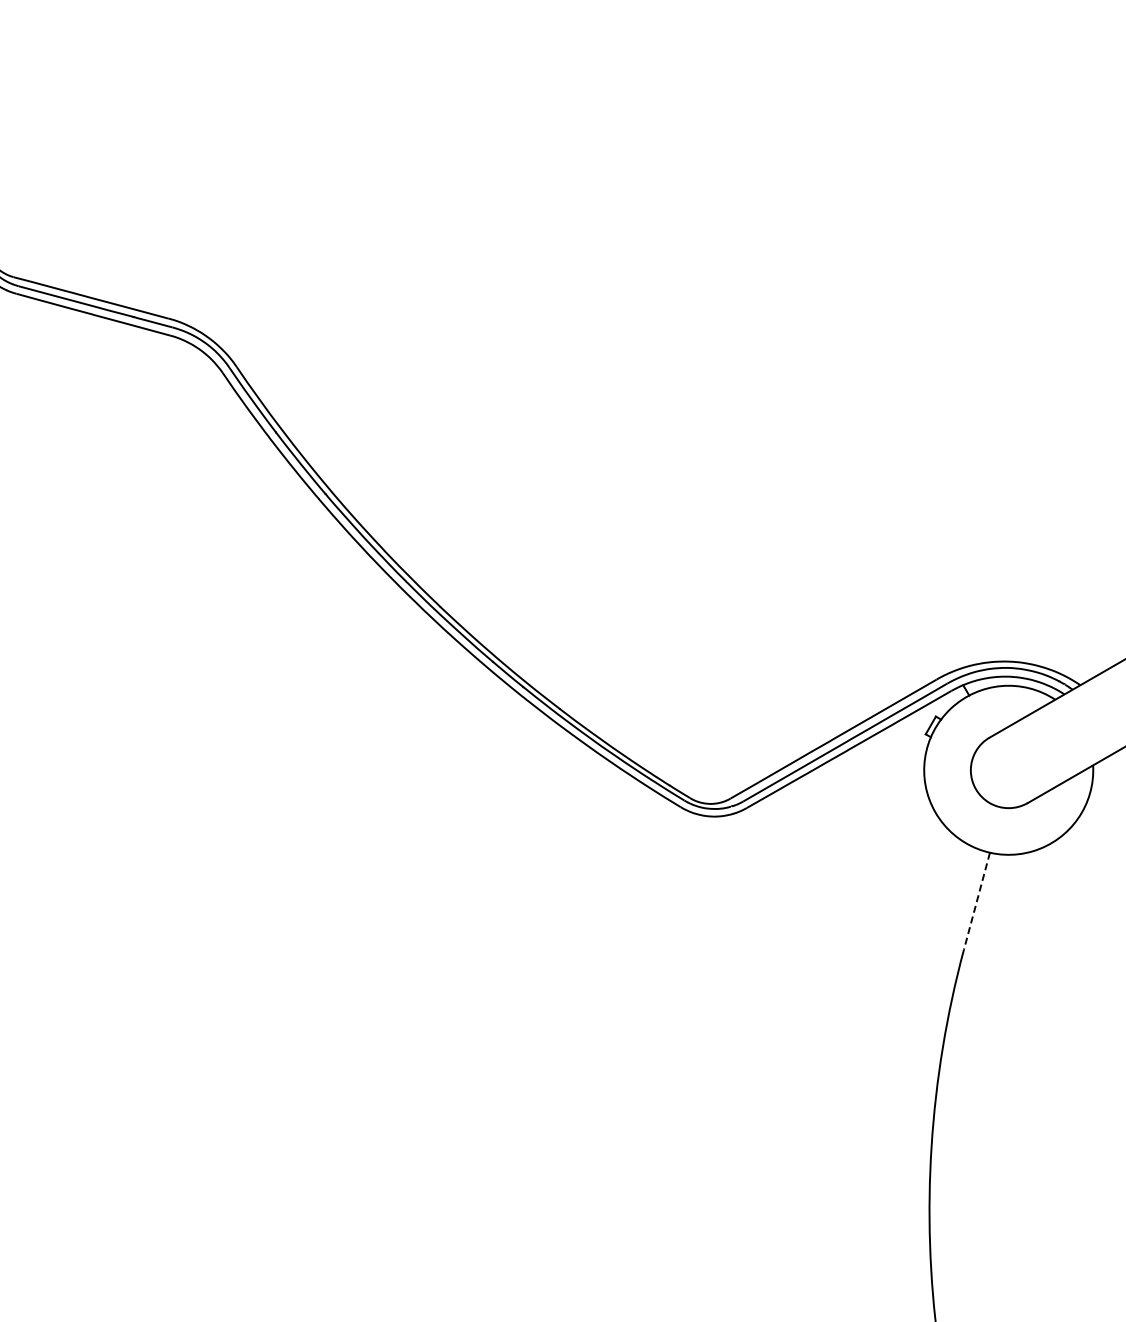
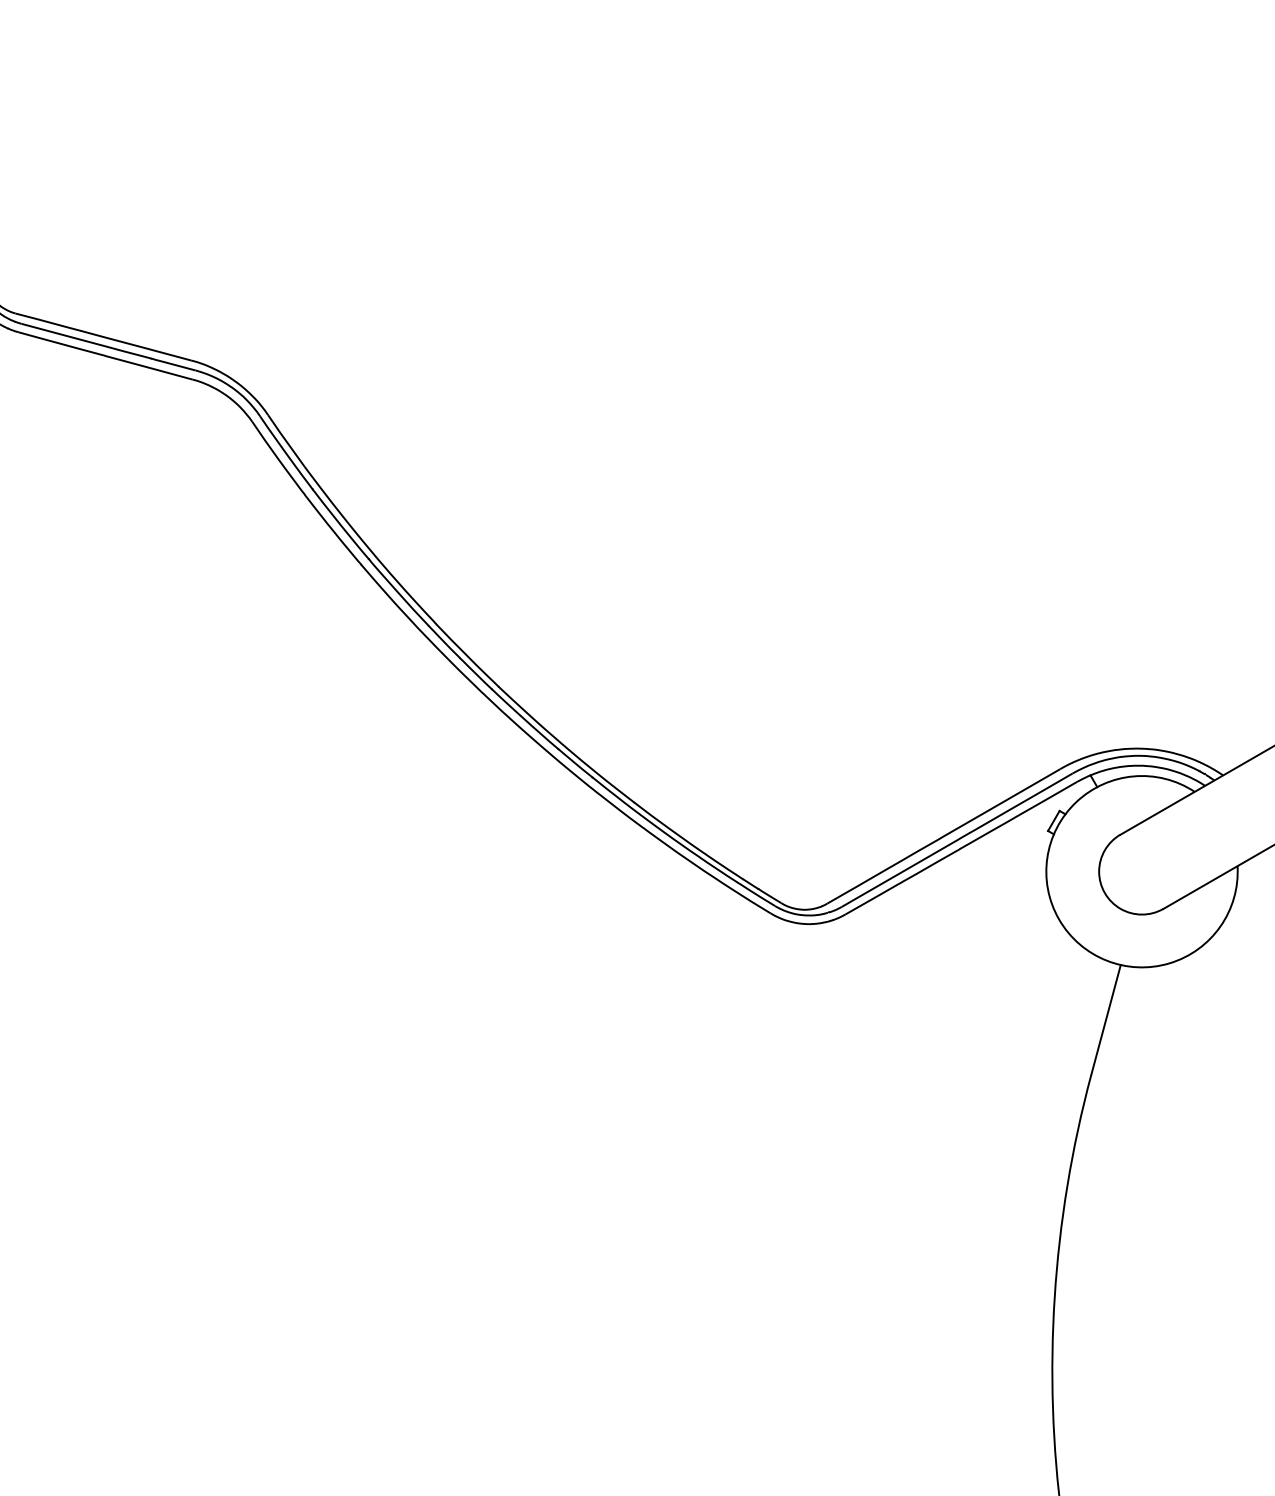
line: (976, 901) -> (1105, 1020), dashed -> solid

